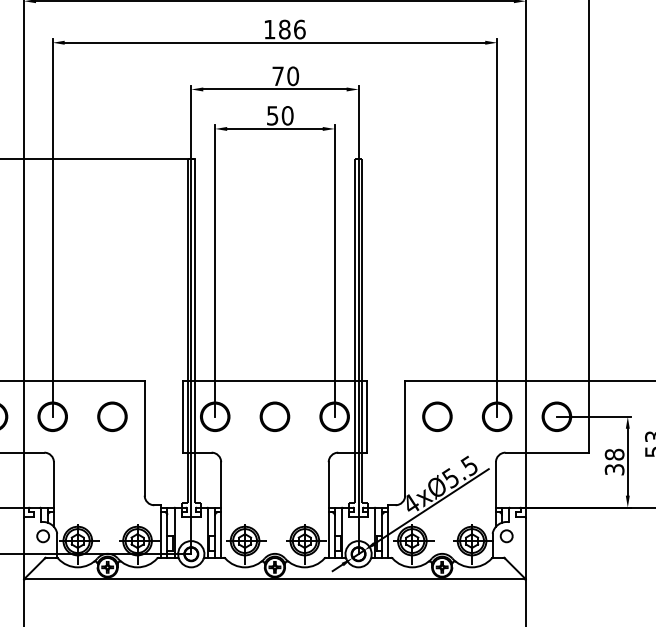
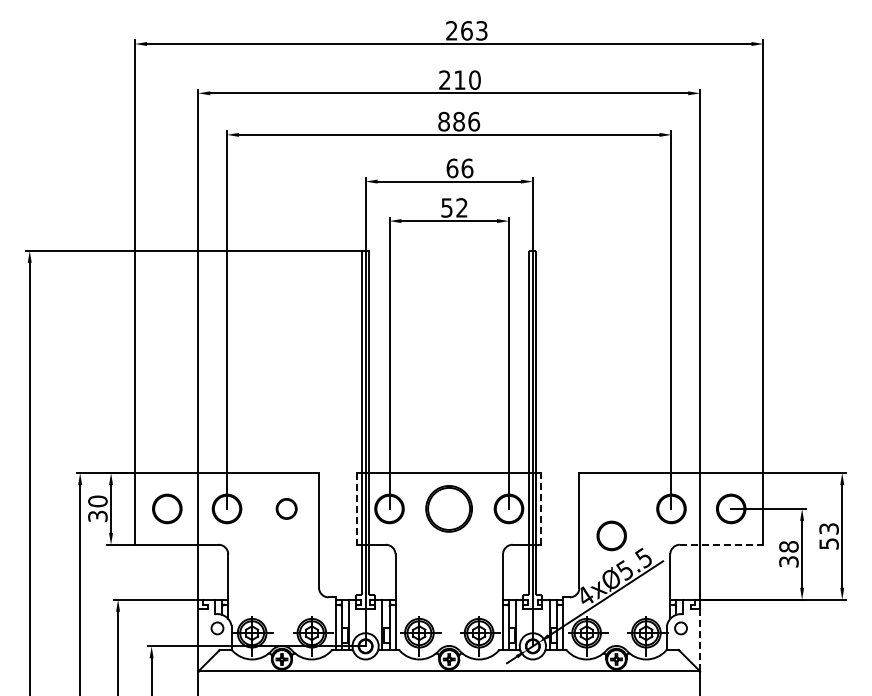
text: (269, 29) -> (443, 121), 186 -> 886
text: (285, 76) -> (459, 168), 70 -> 66
text: (287, 115) -> (461, 207), 50 -> 52
part: (112, 416) -> (286, 508), size x0.7
line: (183, 416) -> (357, 508), solid -> dashed
part: (275, 416) -> (449, 508), size x1.6
line: (367, 416) -> (541, 508), solid -> dashed
part: (437, 416) -> (611, 535), moved
line: (547, 452) -> (721, 544), solid -> dashed
line: (526, 548) -> (700, 640), solid -> dashed

